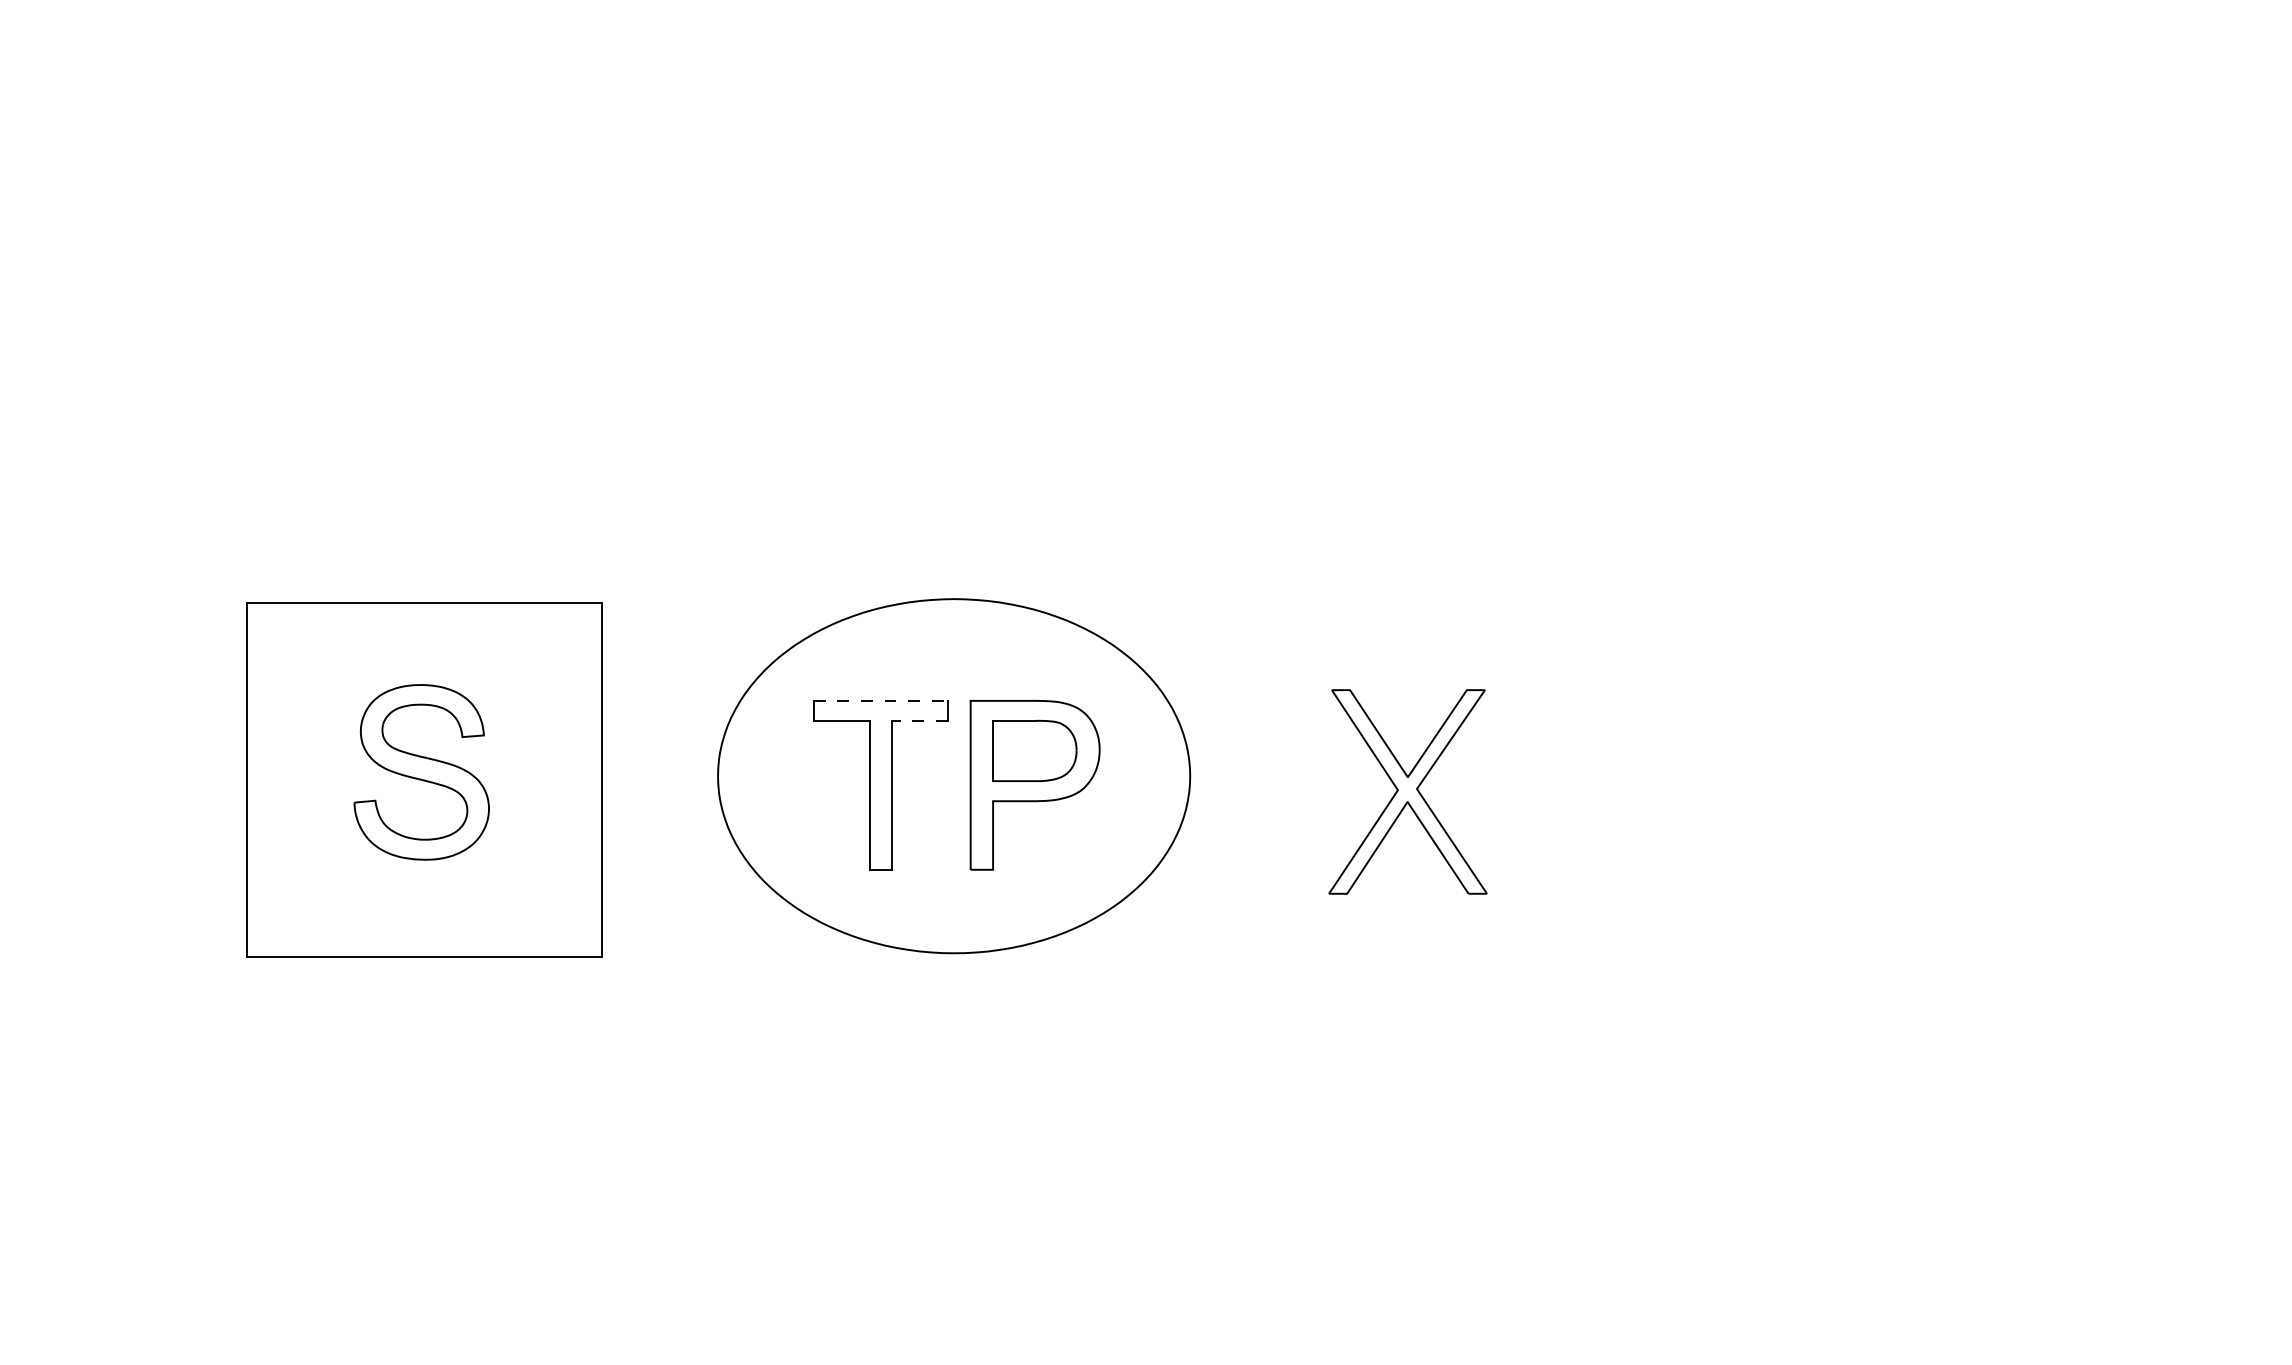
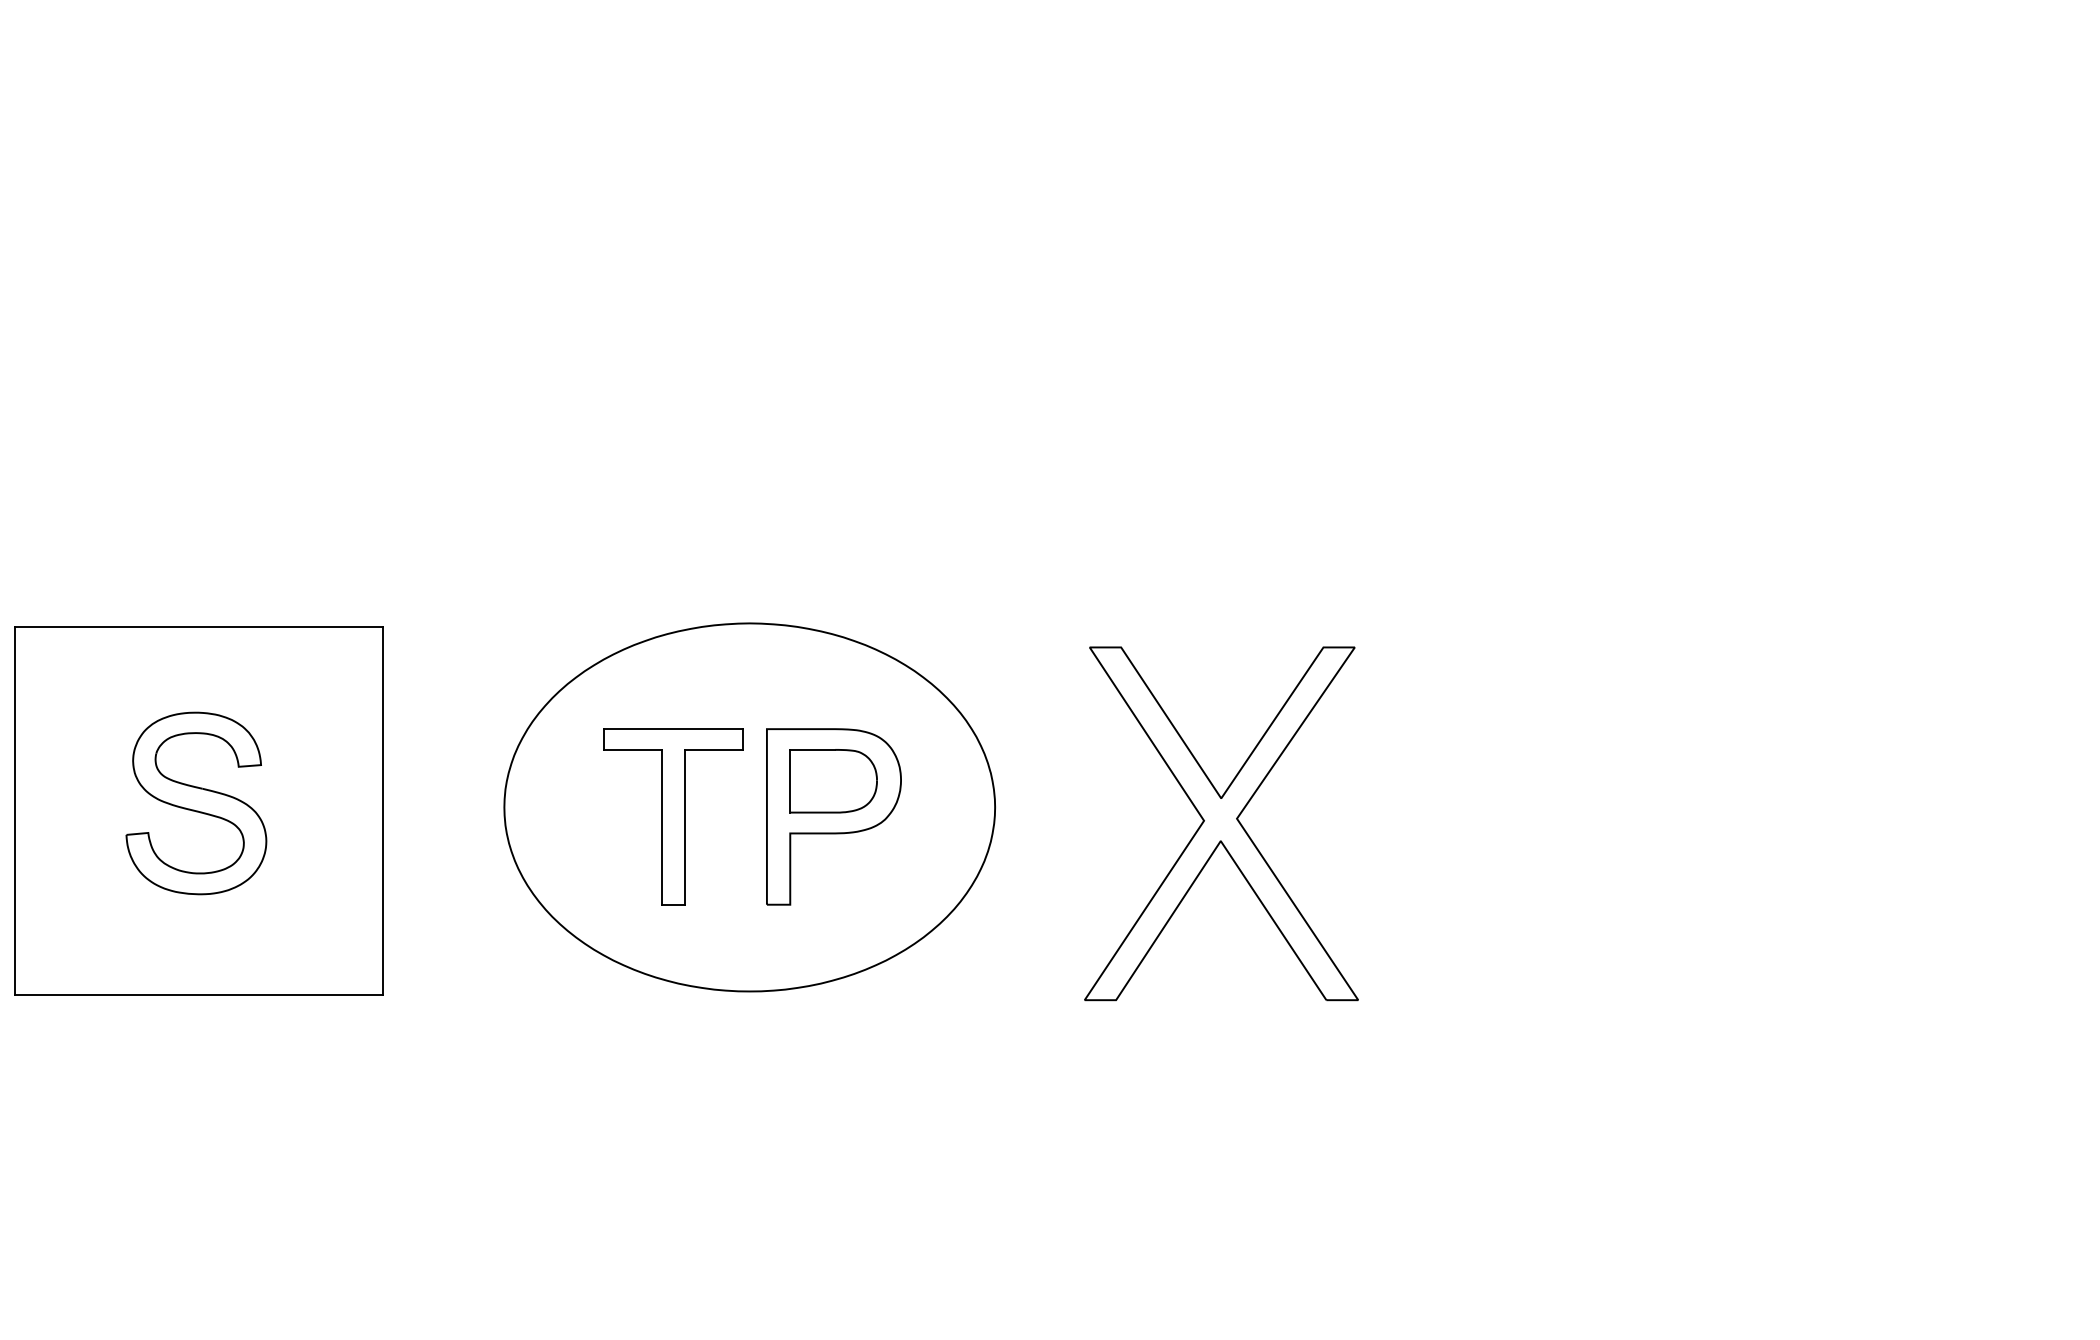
line: (880, 700) -> (673, 728), dashed -> solid
line: (919, 720) -> (713, 749), dashed -> solid
part: (1407, 791) -> (1220, 823), size x1.67

